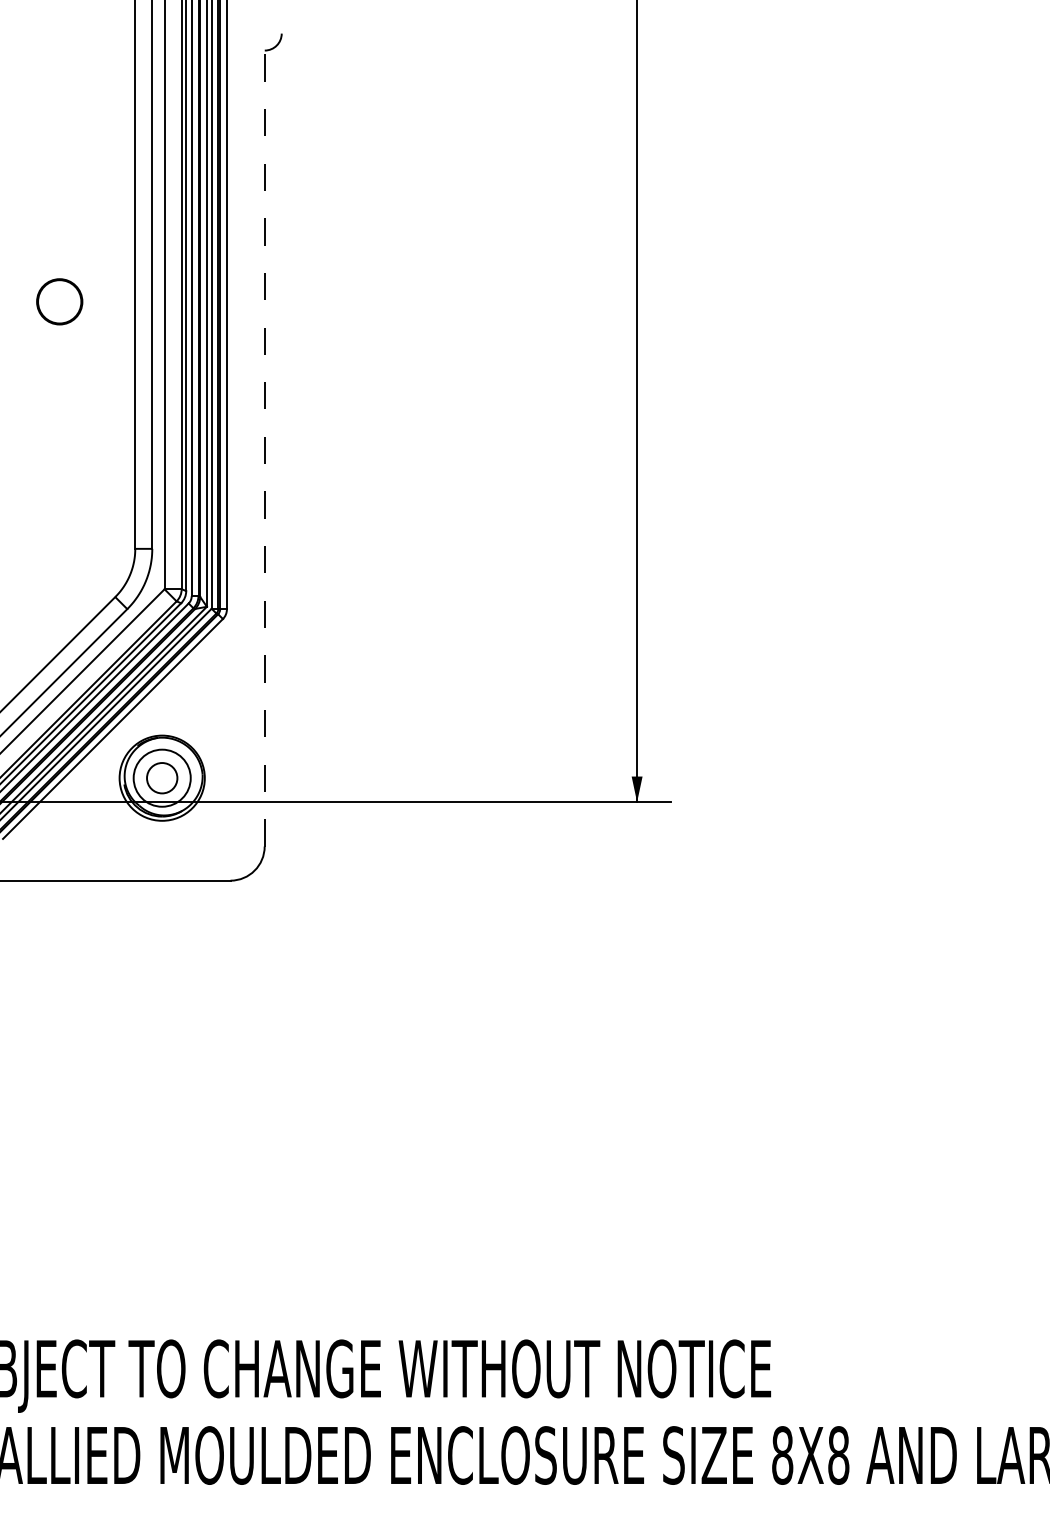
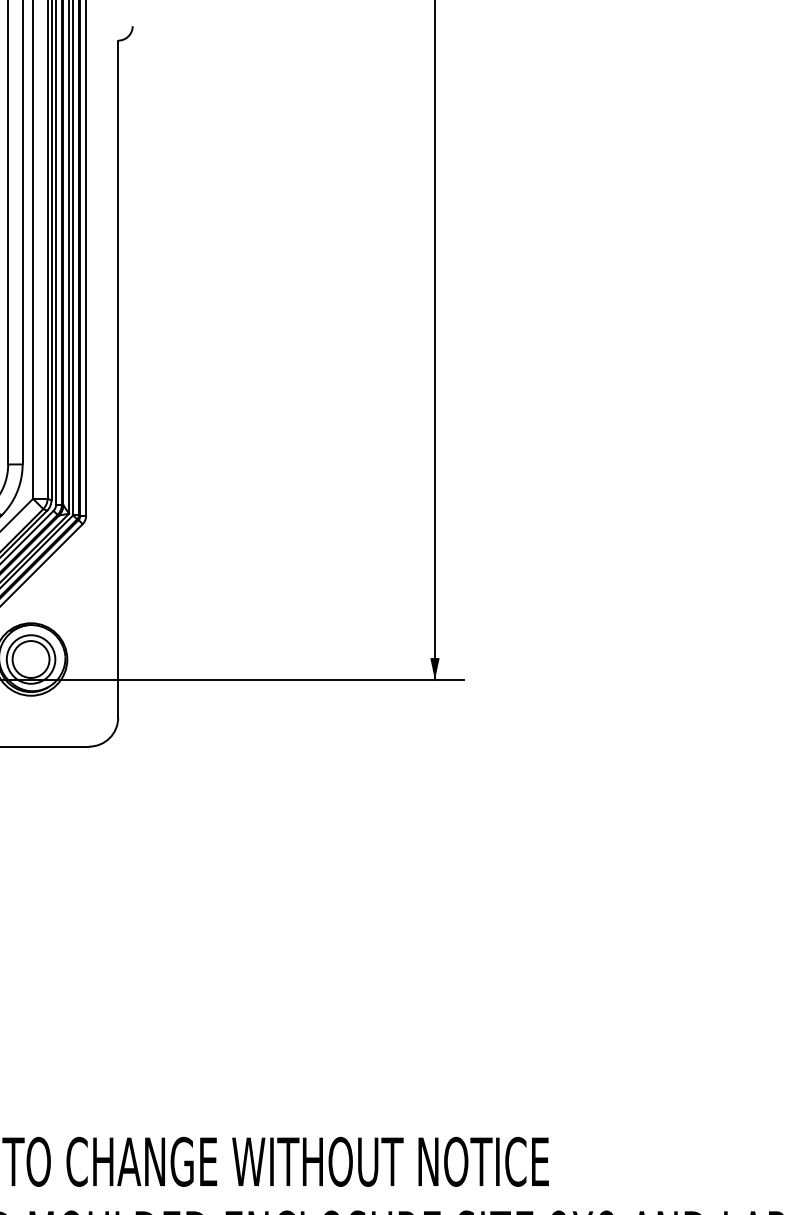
line: (264, 448) -> (118, 379), dashed -> solid
circle: (161, 777) -> (30, 658), size x1.43

